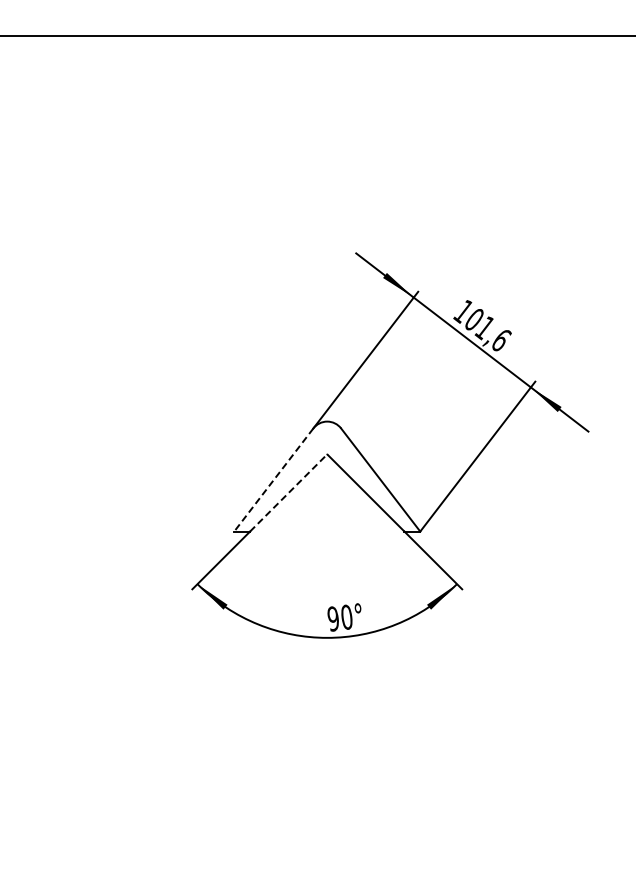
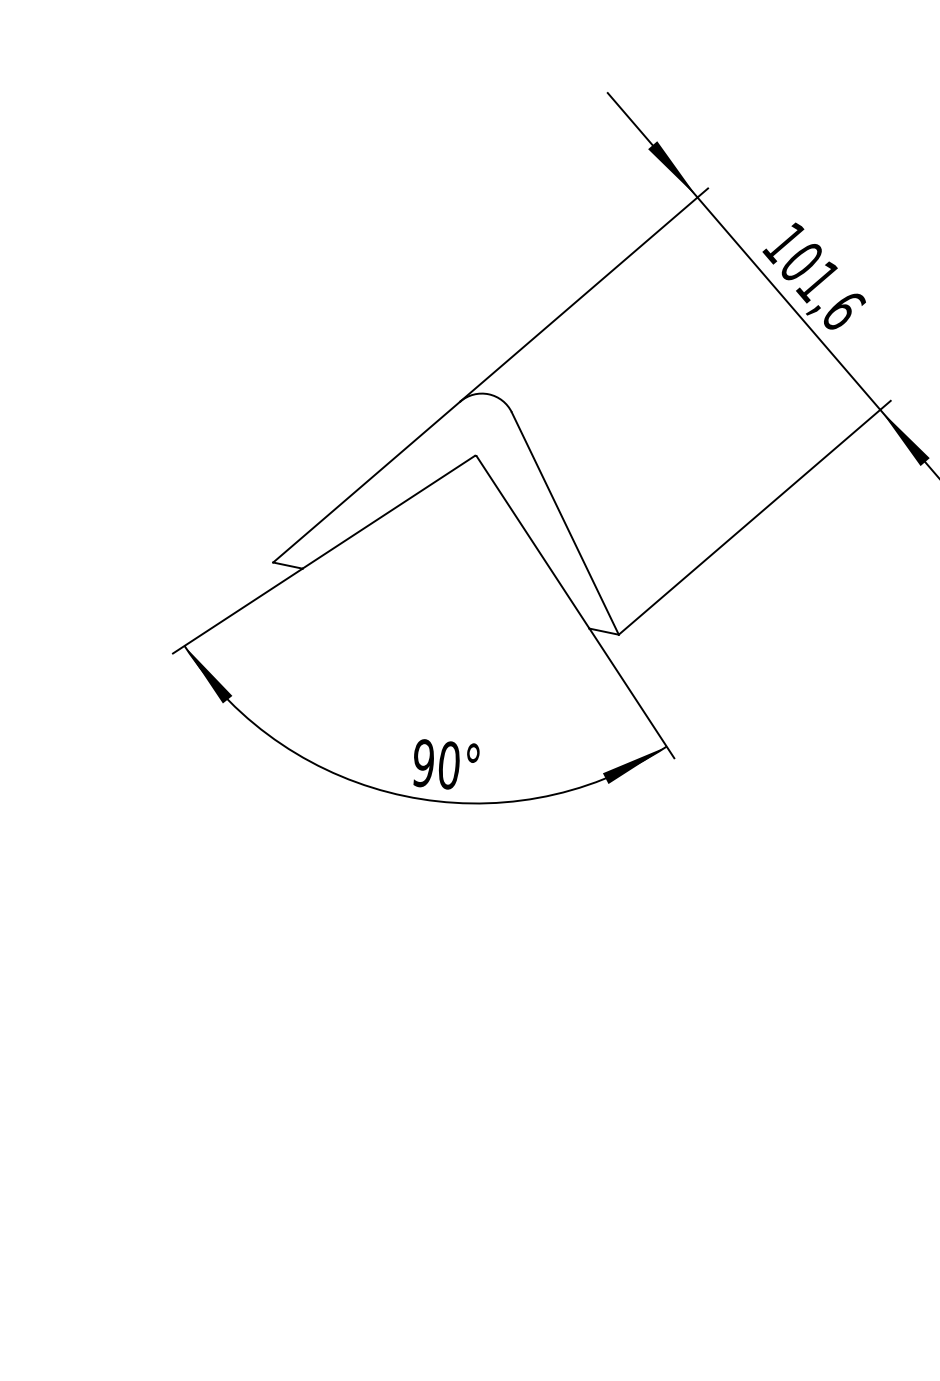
line: (273, 480) -> (365, 482), dashed -> solid
line: (288, 492) -> (389, 510), dashed -> solid

